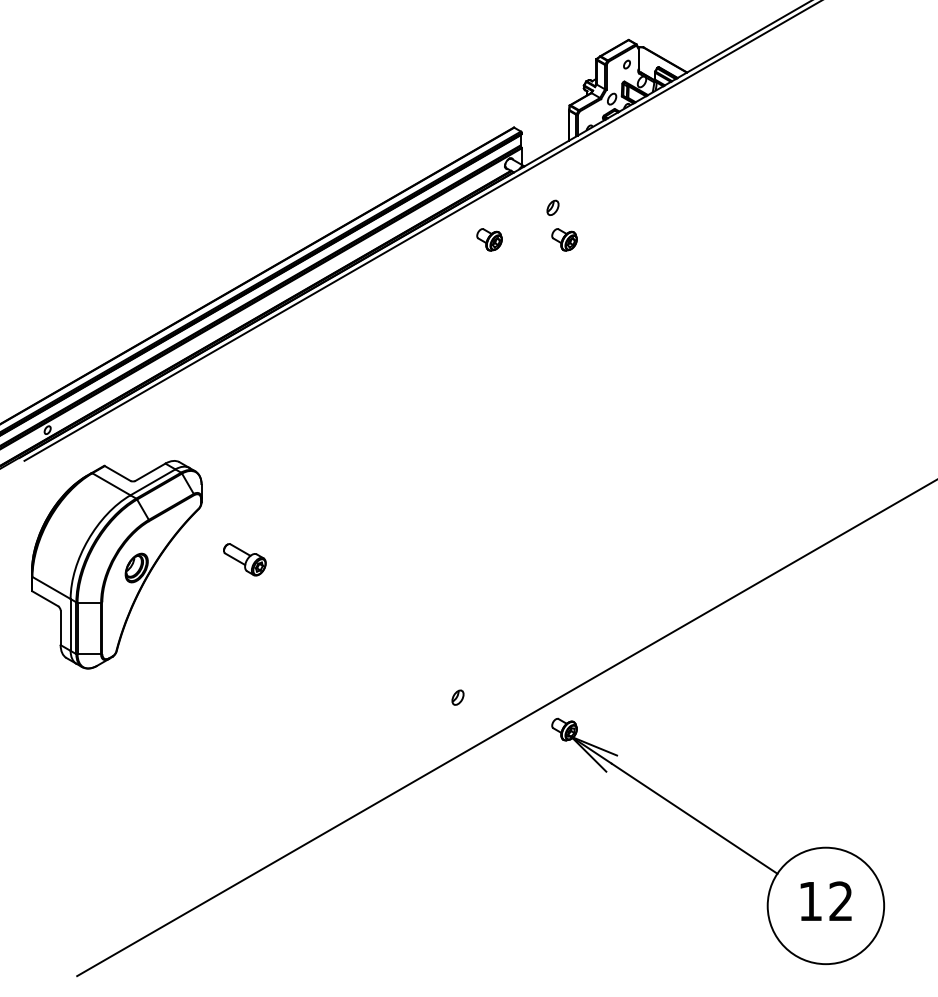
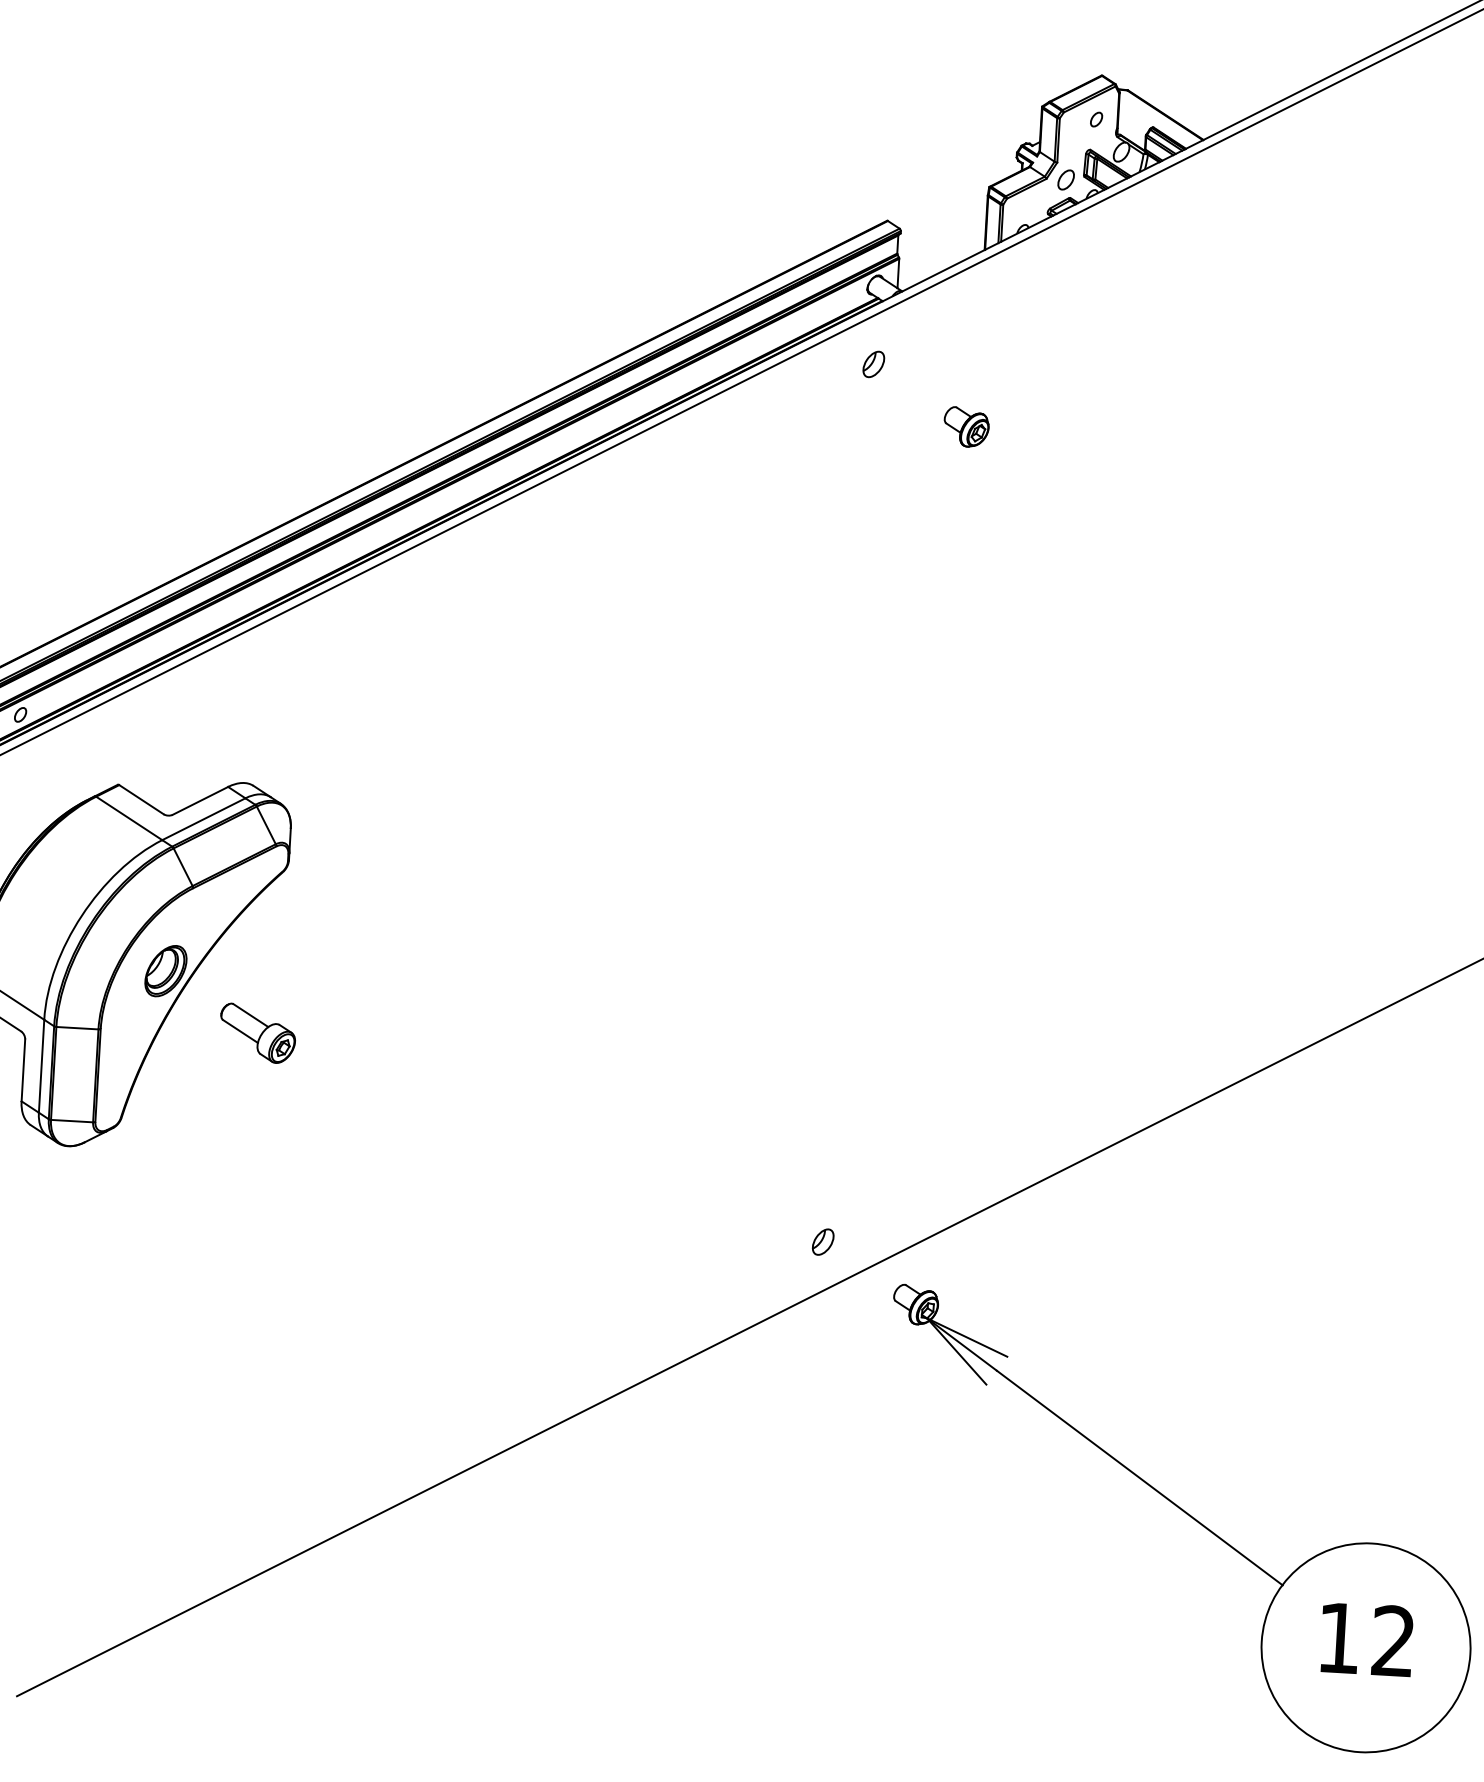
part: (552, 207) -> (872, 363), moved
part: (489, 239) -> (832, 418), removed
part: (244, 559) -> (257, 1032), moved
part: (457, 697) -> (822, 1241), moved

